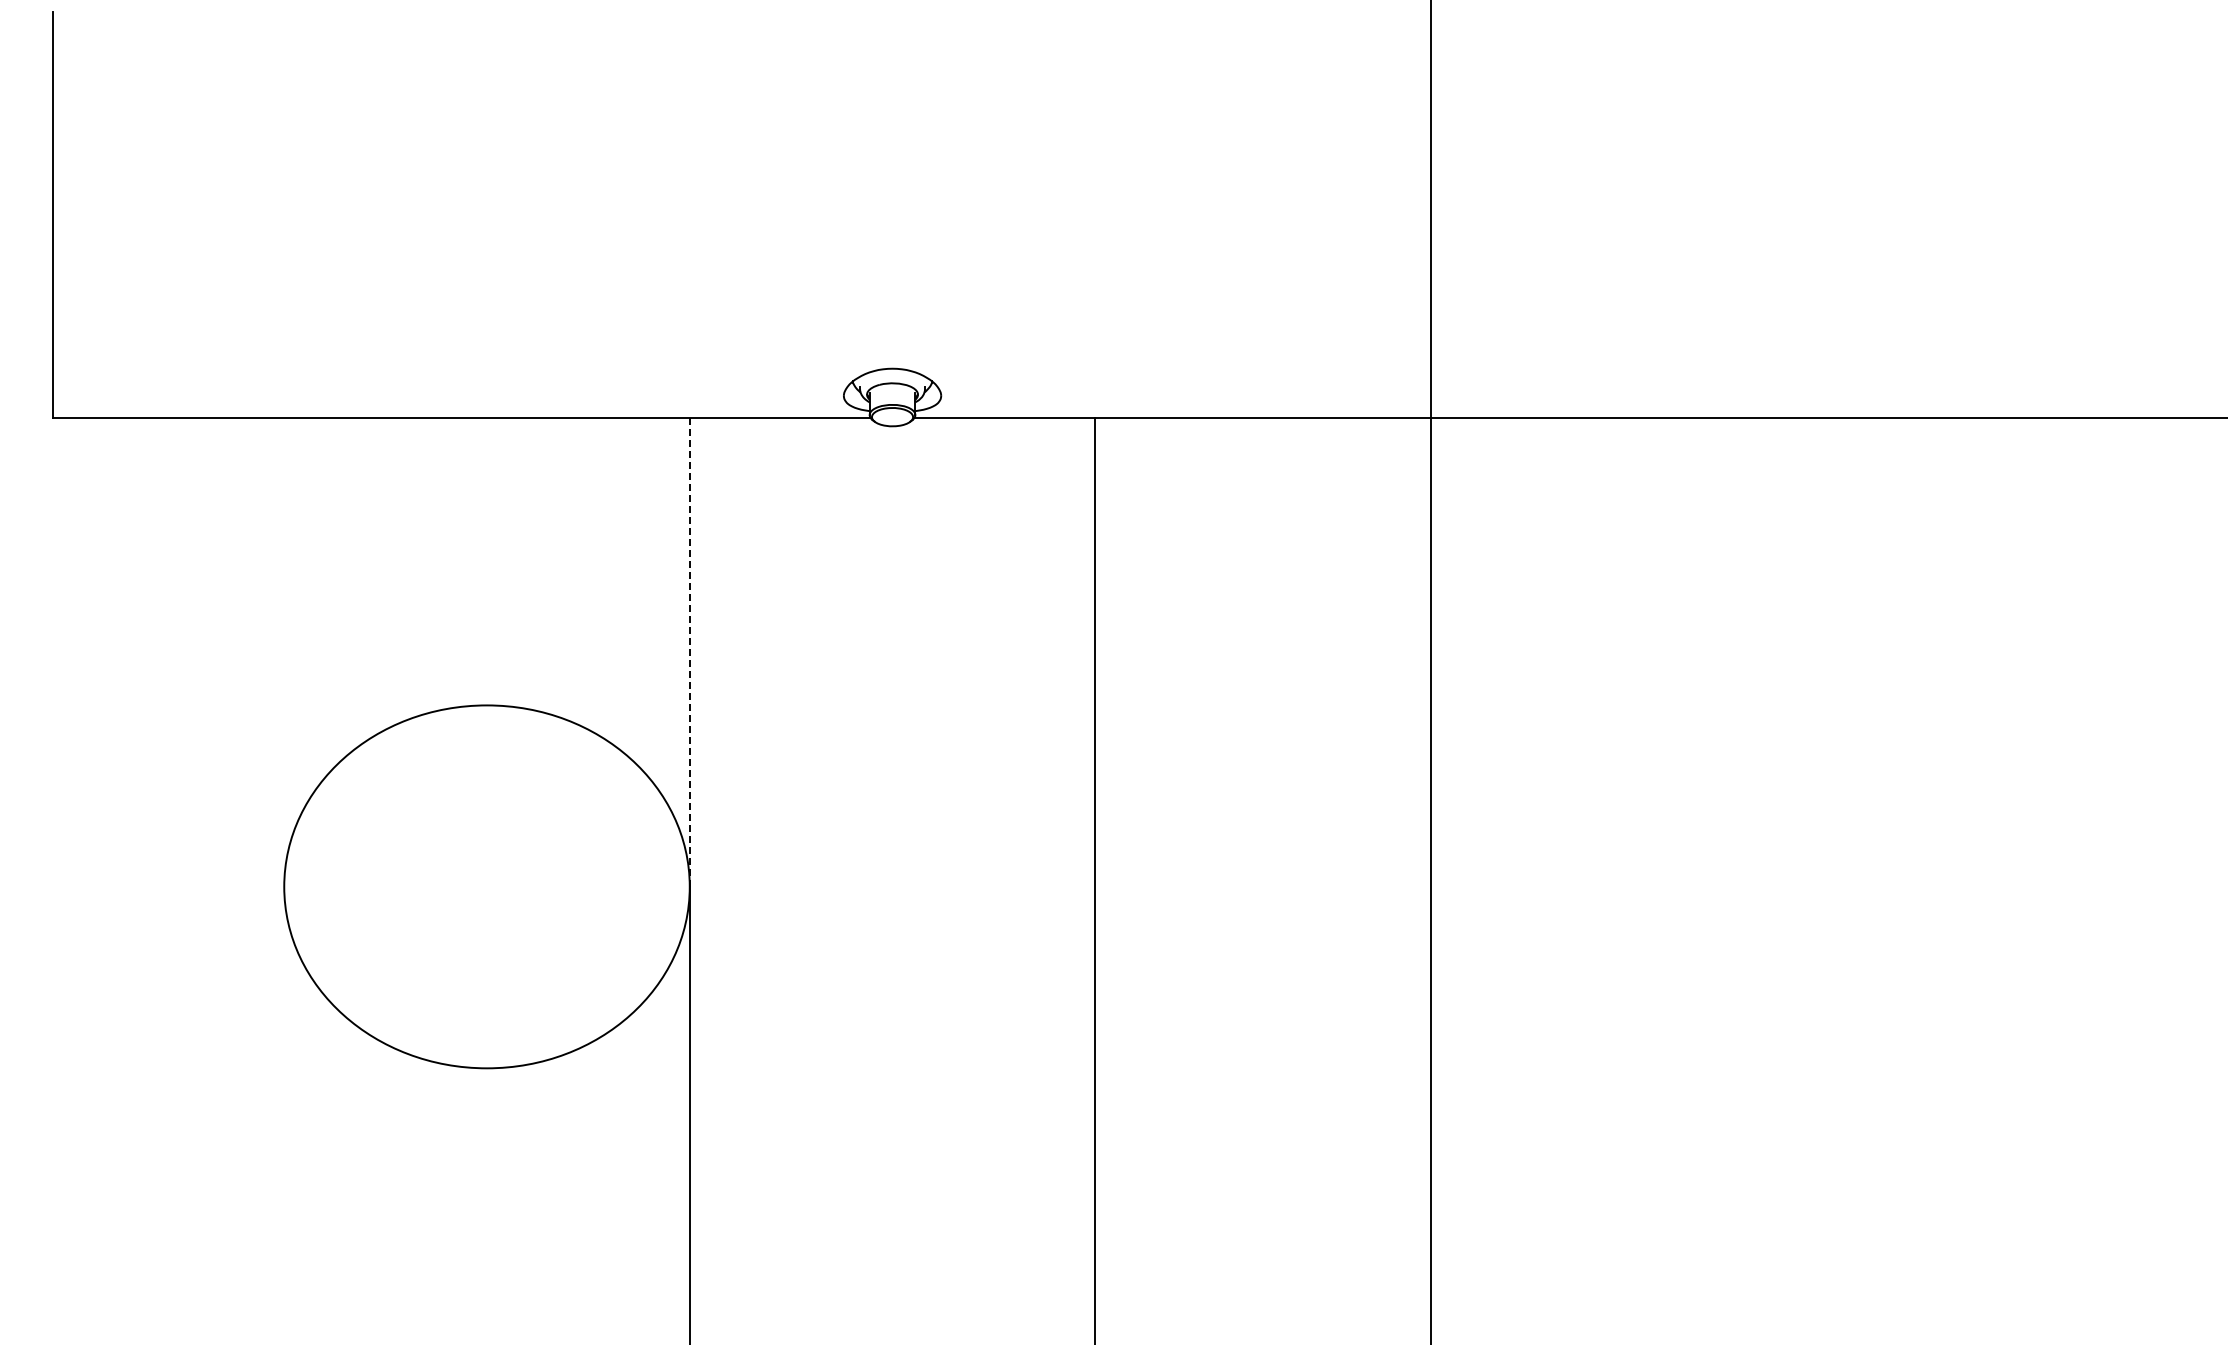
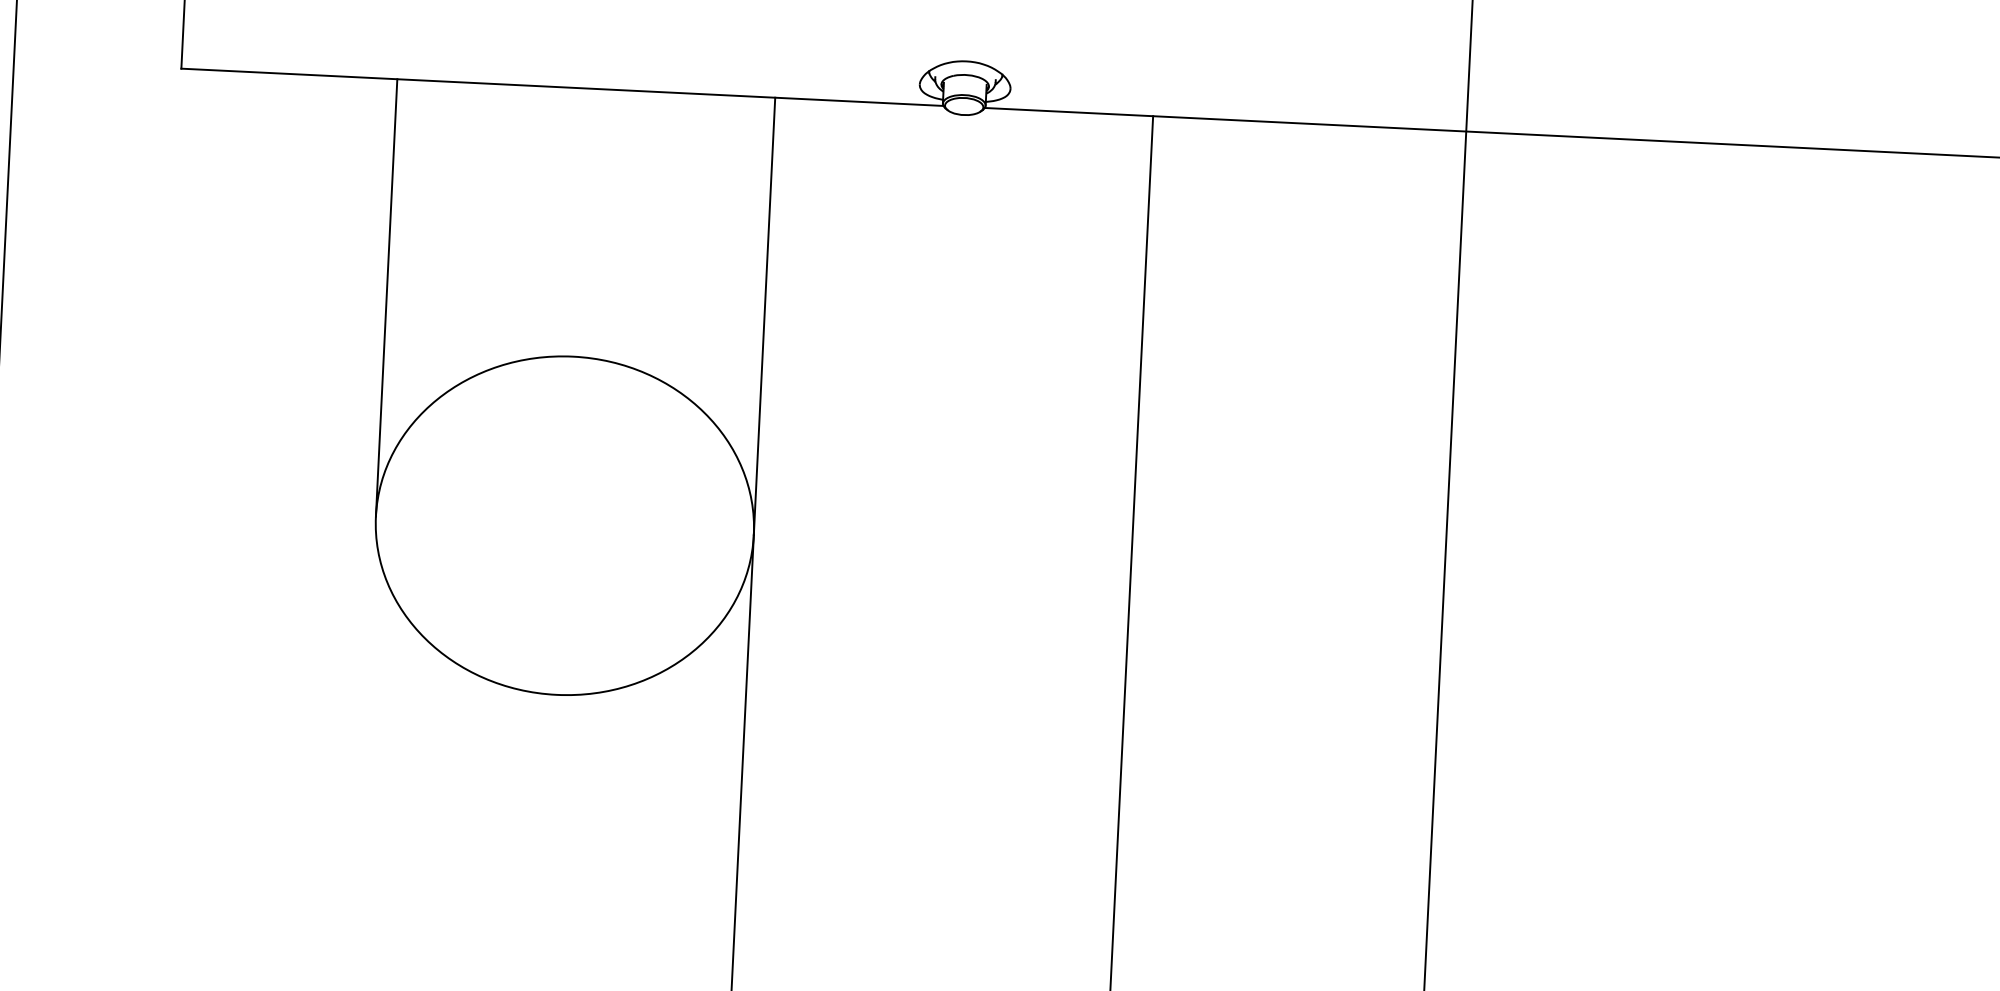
line: (284, 651) -> (386, 297), added
line: (689, 652) -> (764, 316), dashed -> solid

